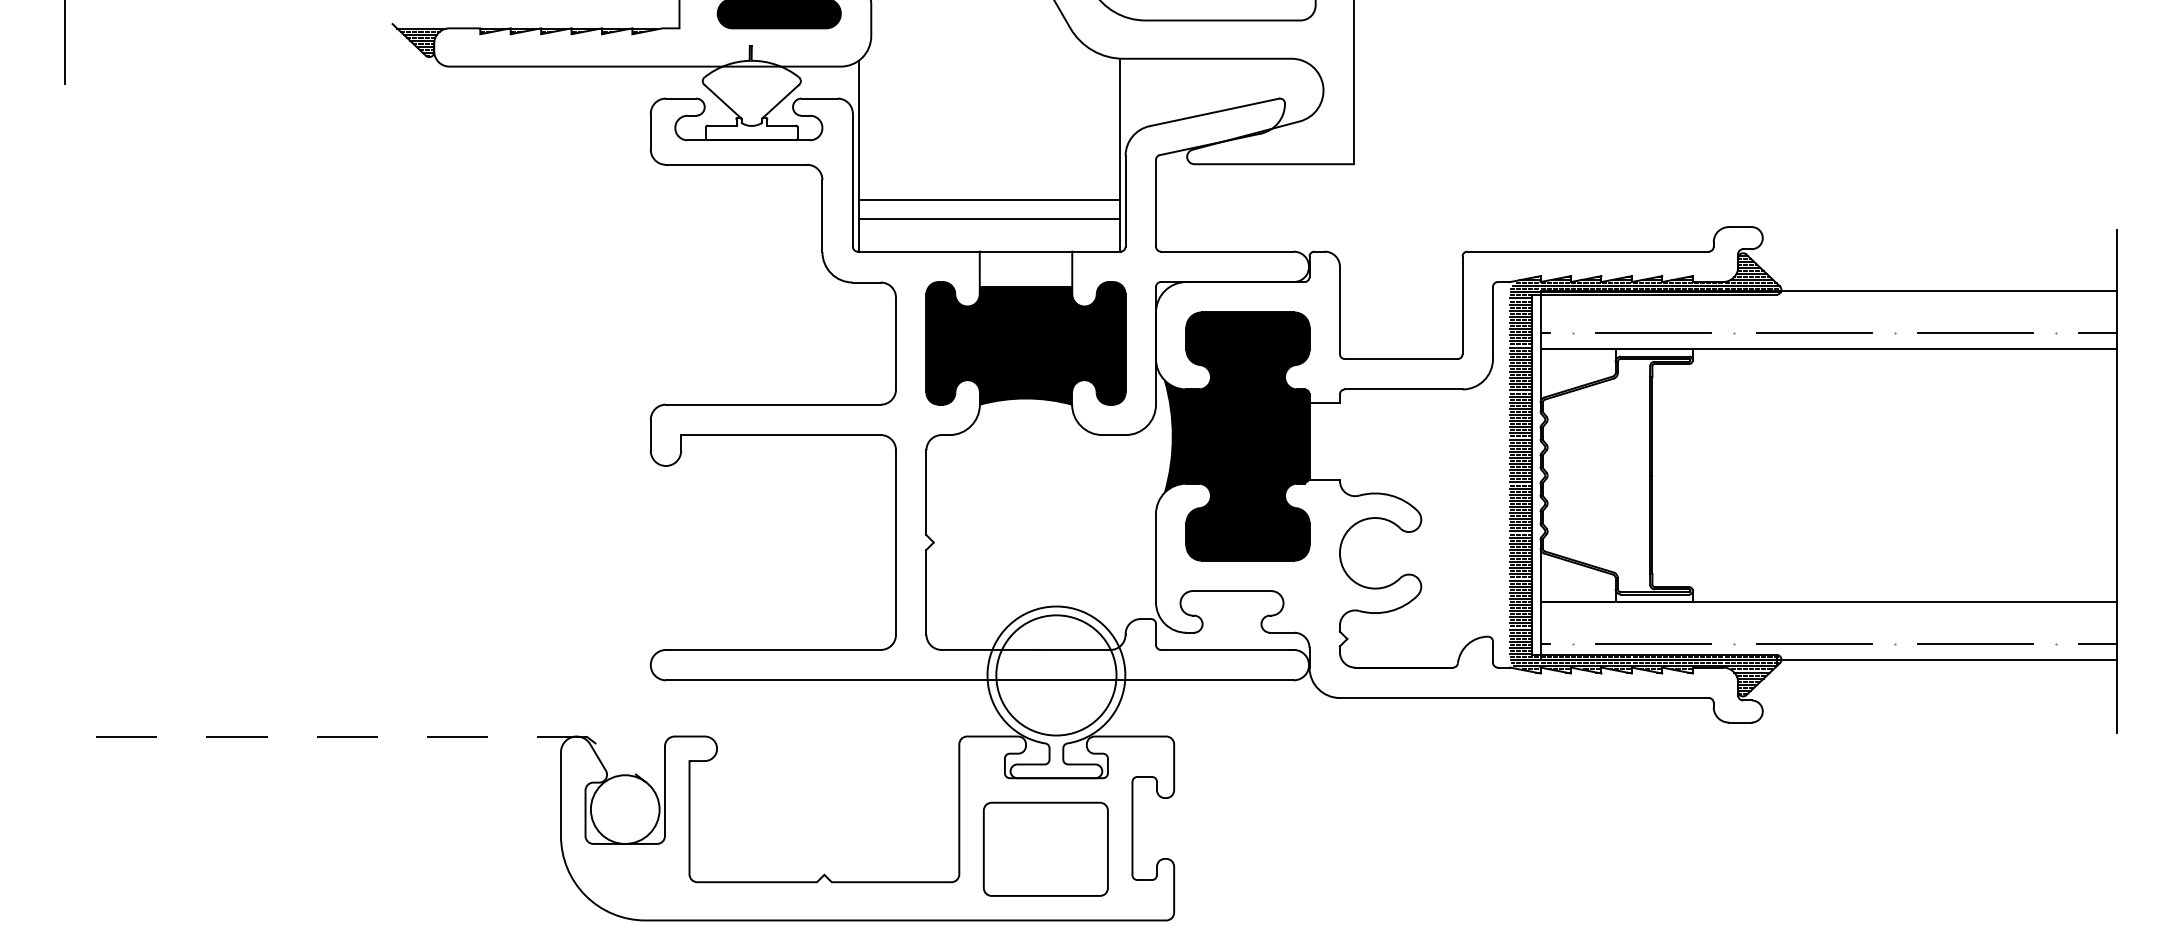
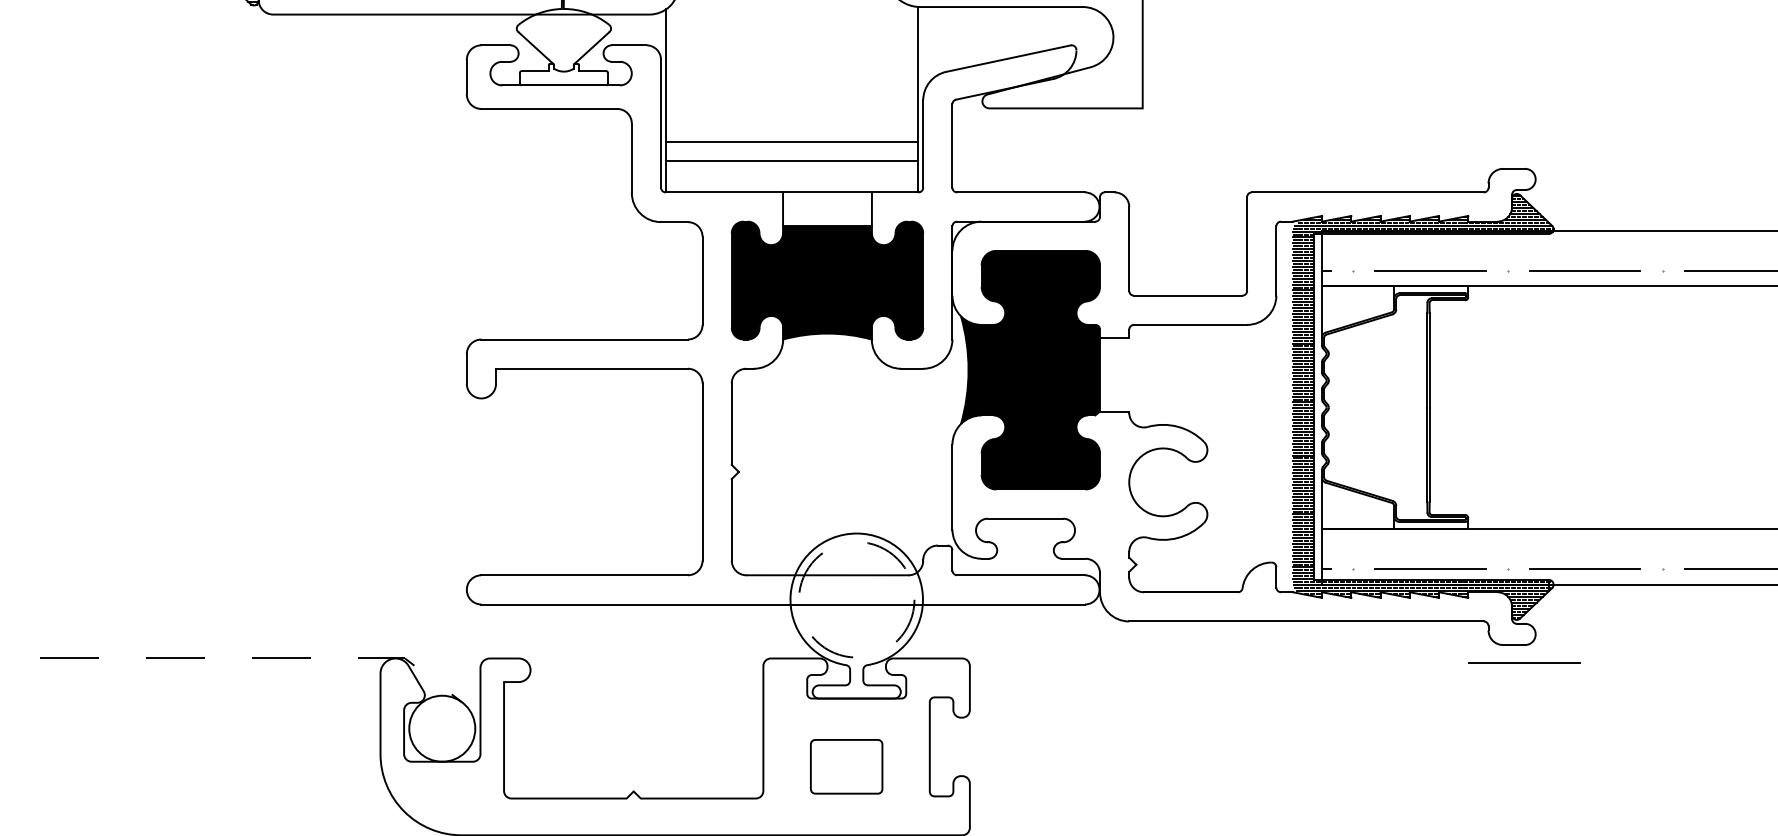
circle: (1056, 675) -> (856, 599), solid -> dashed
line: (1751, 740) -> (1524, 662), added
part: (1045, 848) -> (846, 766), size x0.6

